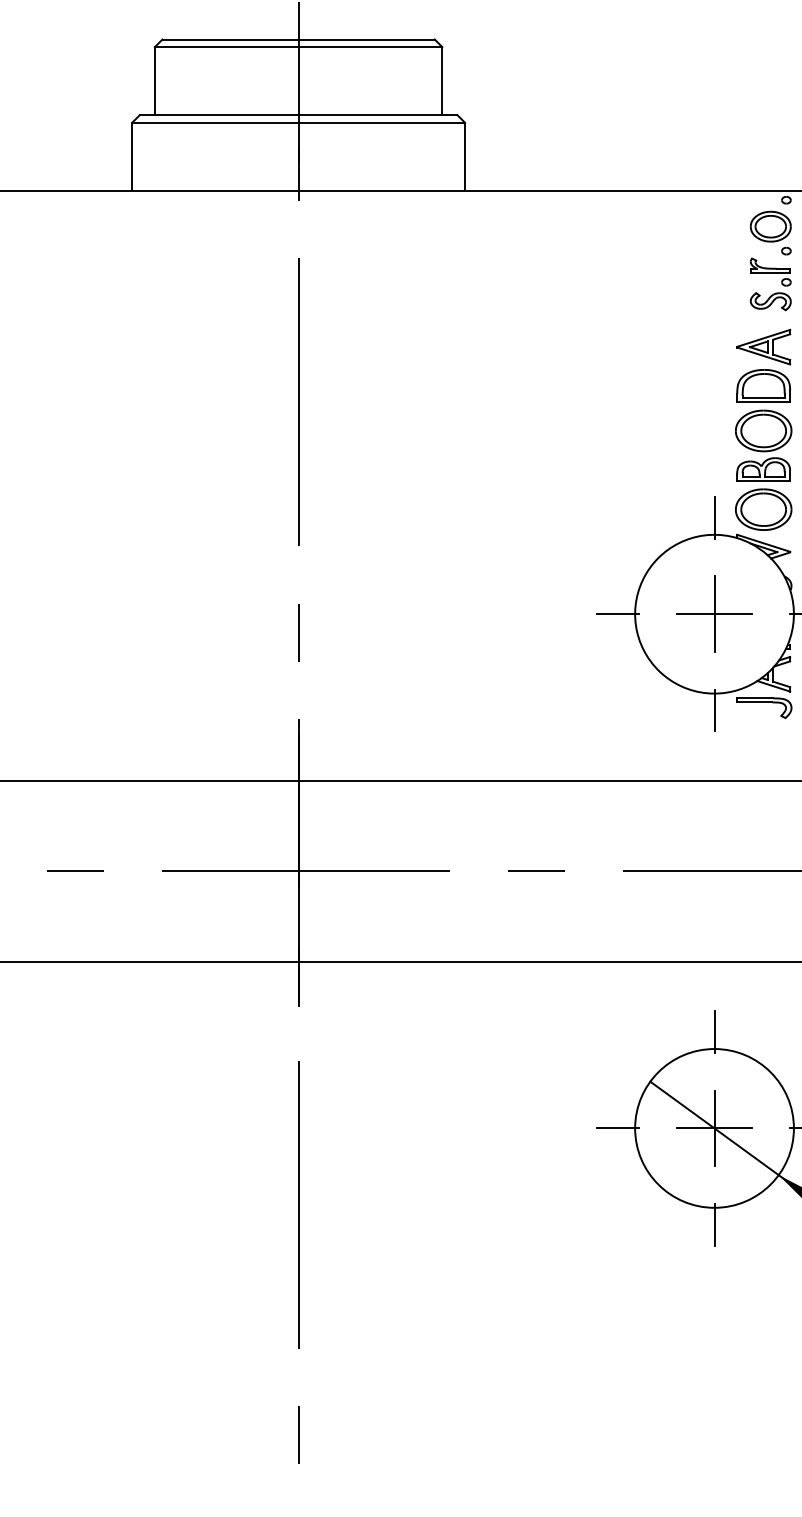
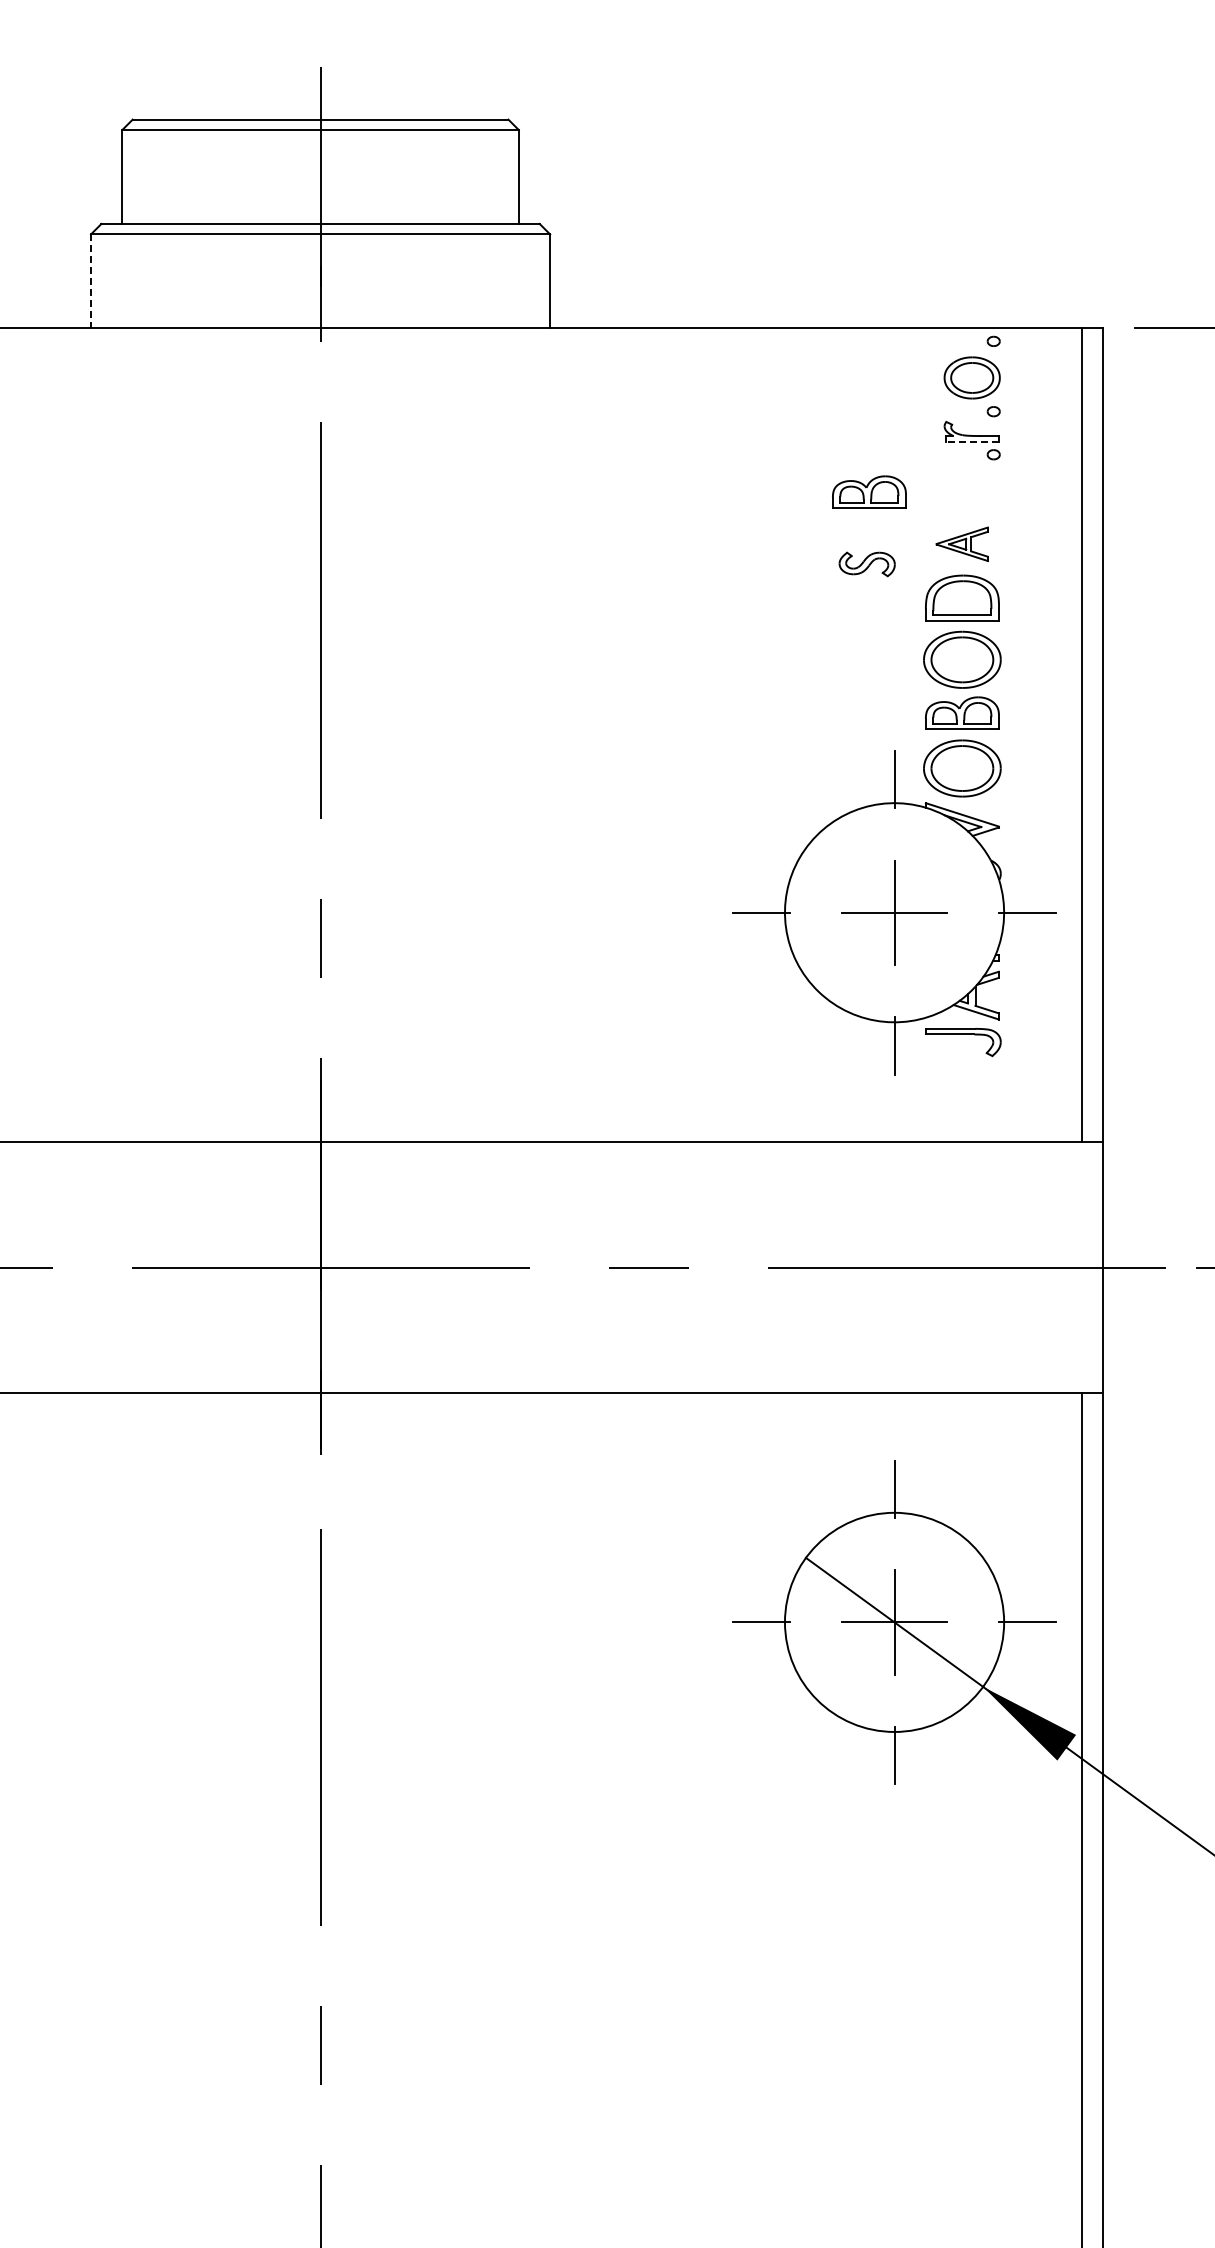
line: (131, 156) -> (90, 281), solid -> dashed
line: (771, 272) -> (972, 441), solid -> dashed
part: (770, 301) -> (866, 564), moved
part: (696, 308) -> (869, 491), added
part: (763, 347) -> (961, 544), size x0.7

